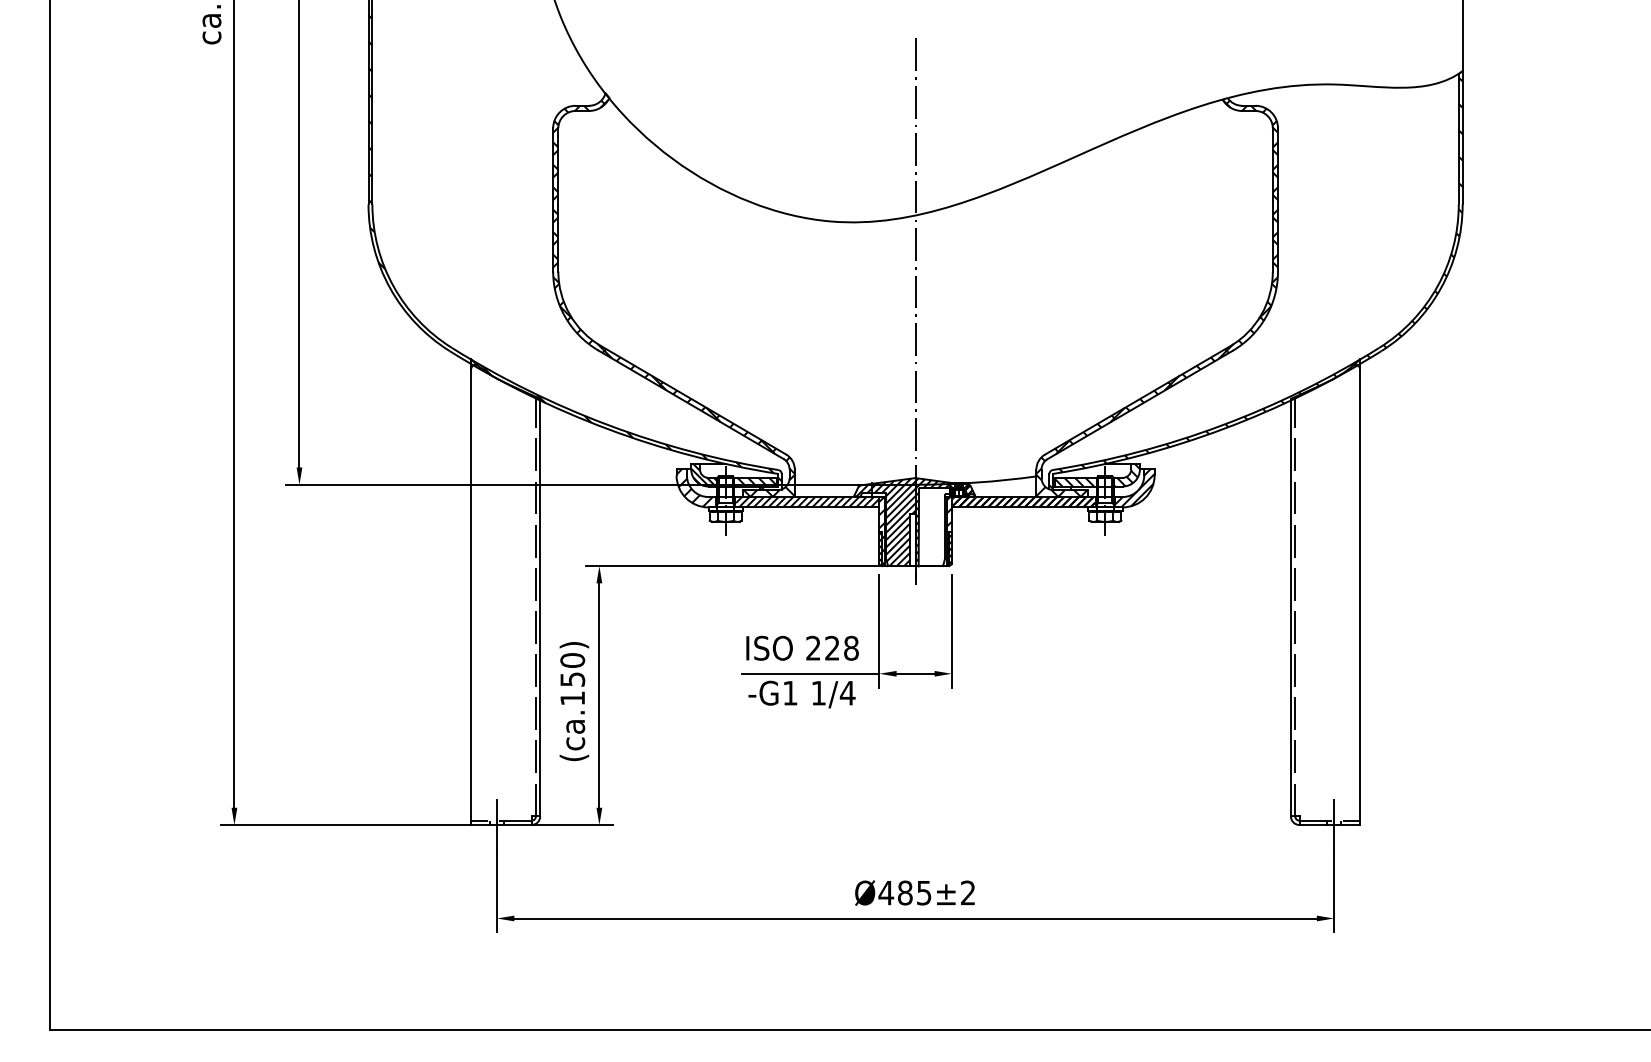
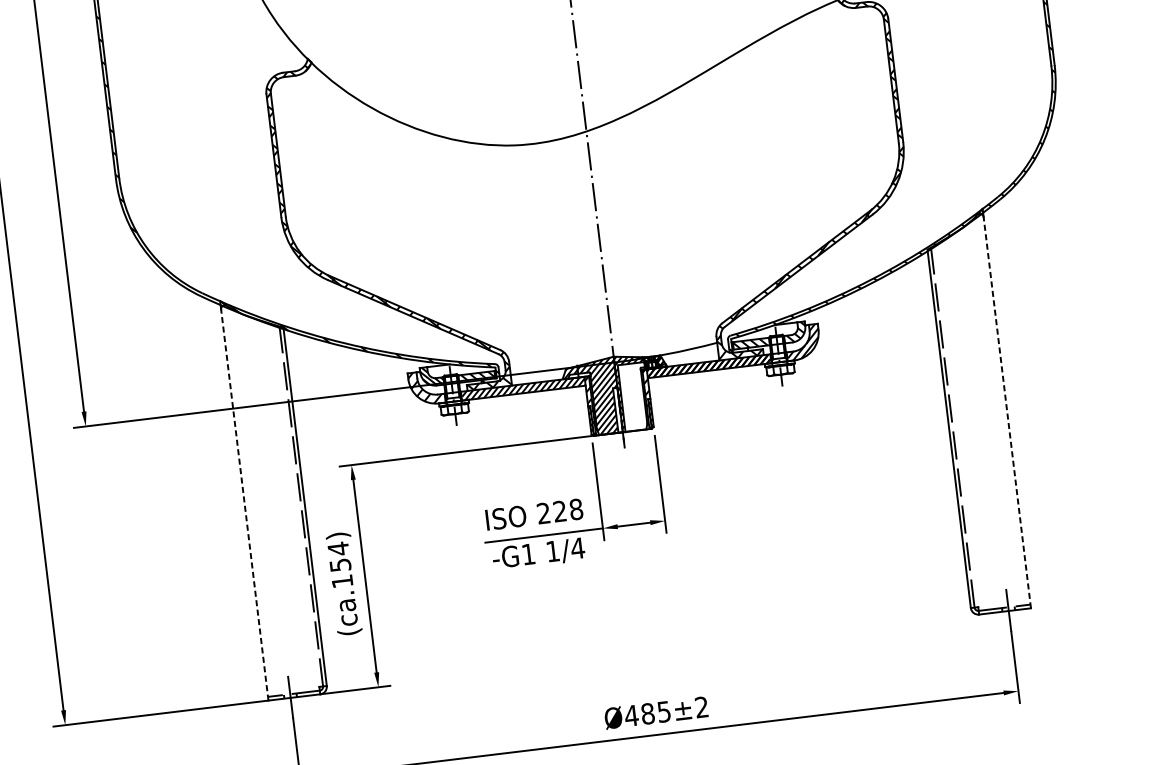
line: (471, 597) -> (245, 505), solid -> dashed
line: (1359, 597) -> (1006, 413), solid -> dashed
text: (572, 660) -> (338, 548), (ca.150) -> (ca.154)

